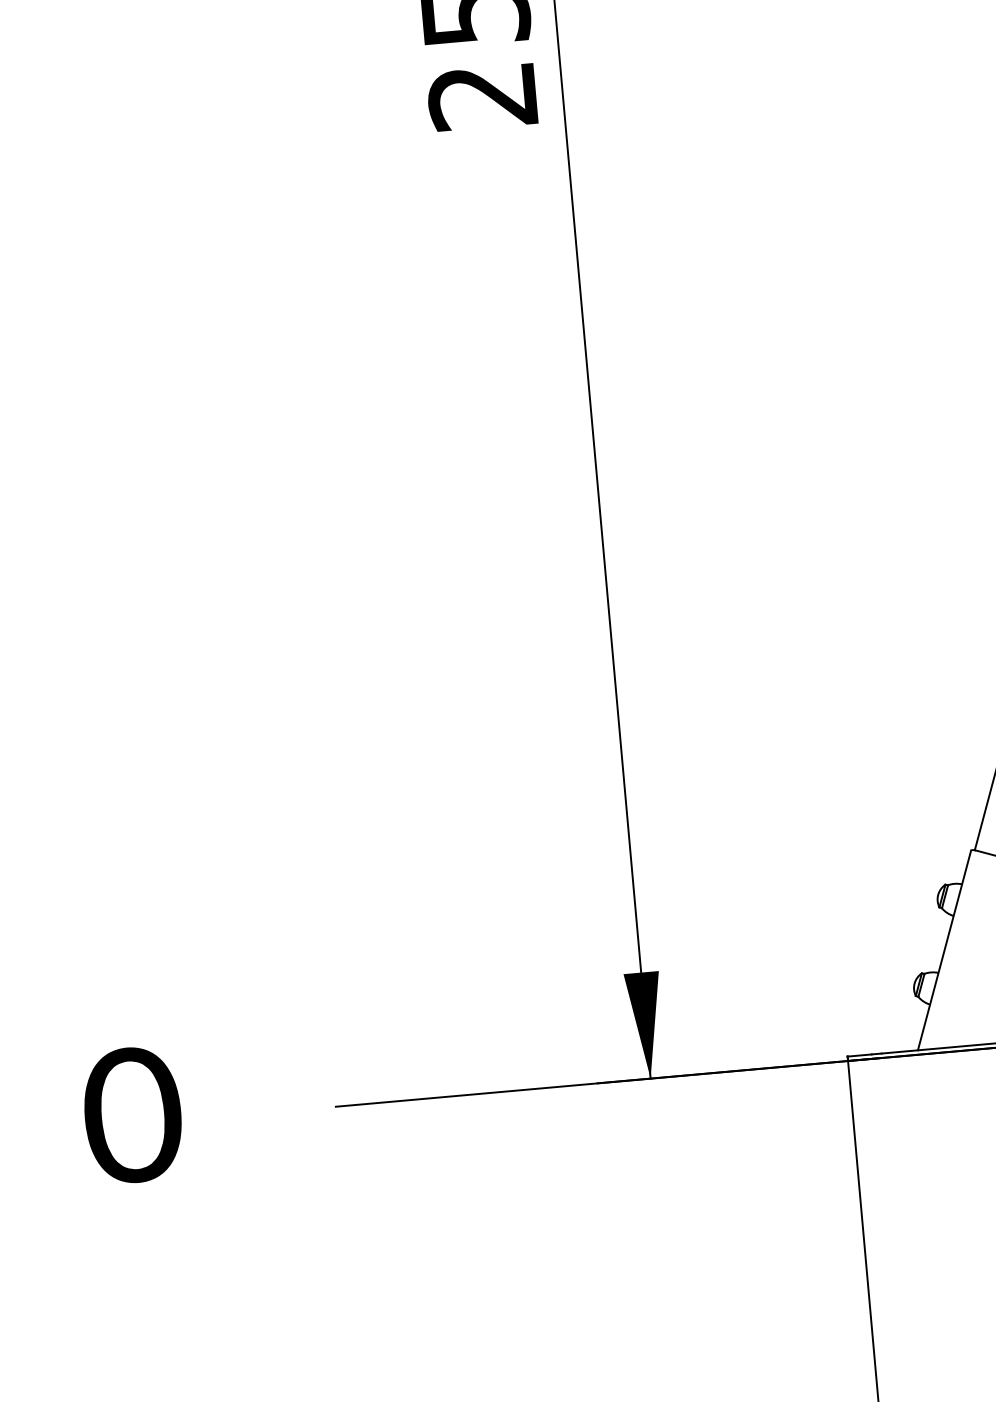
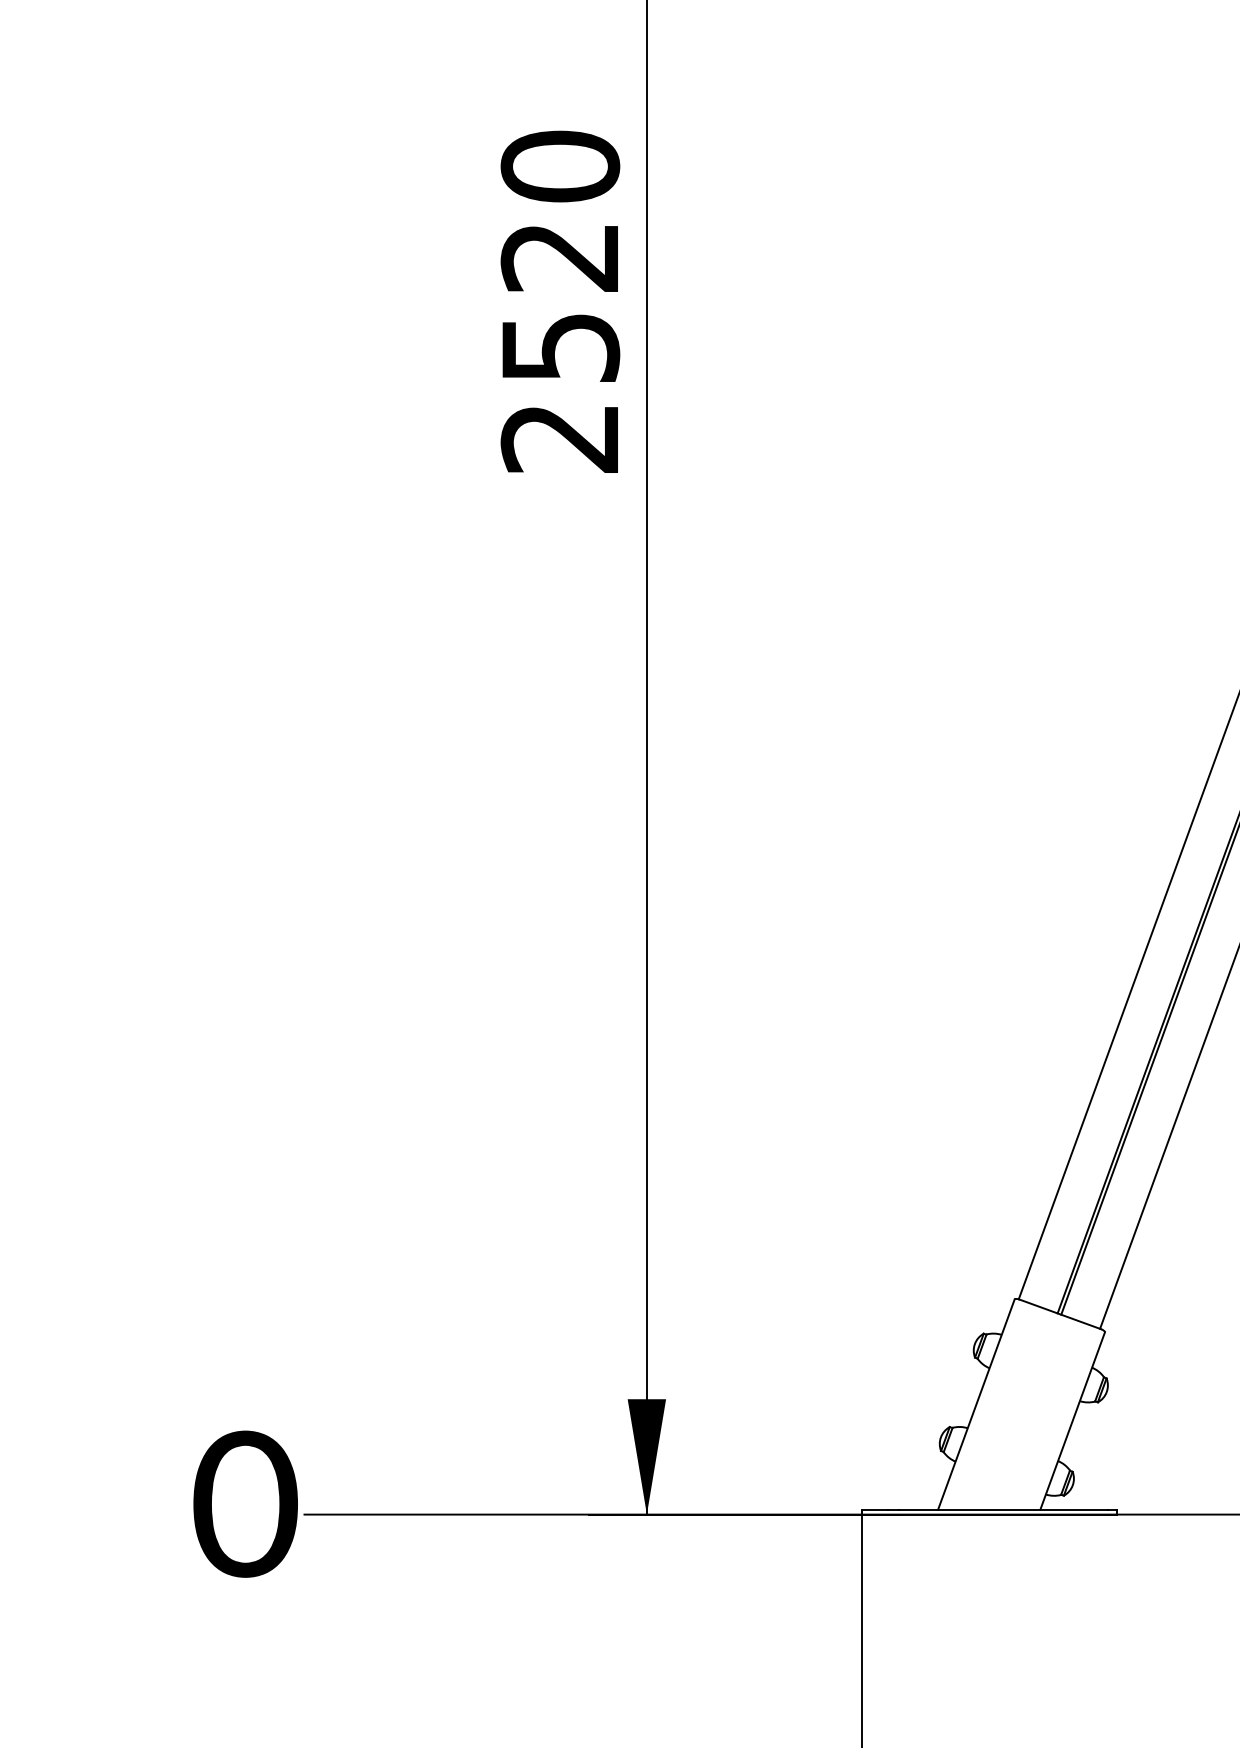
text: (132, 1114) -> (245, 1503), moved

